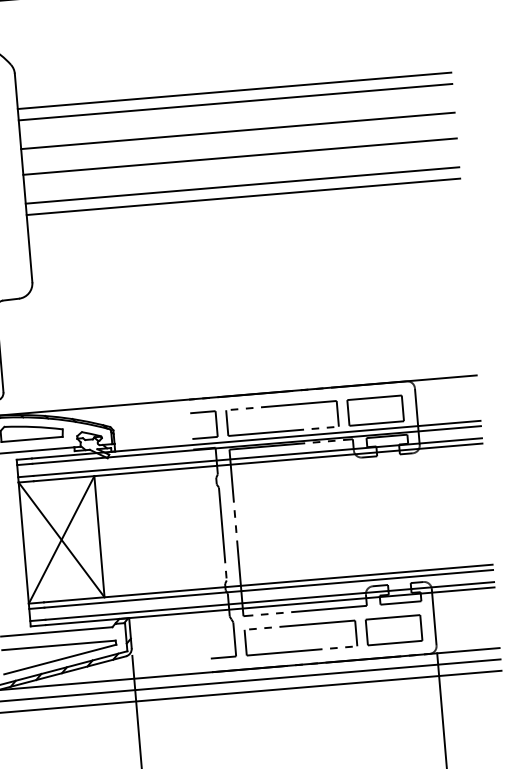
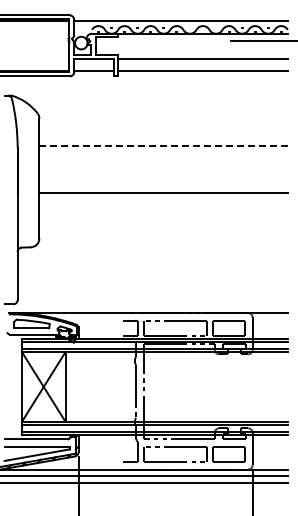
line: (233, 91) -> (163, 139), removed
line: (234, 102) -> (163, 145), solid -> dashed
line: (237, 131) -> (163, 162), removed
line: (239, 156) -> (163, 176), removed
line: (242, 196) -> (163, 199), removed

